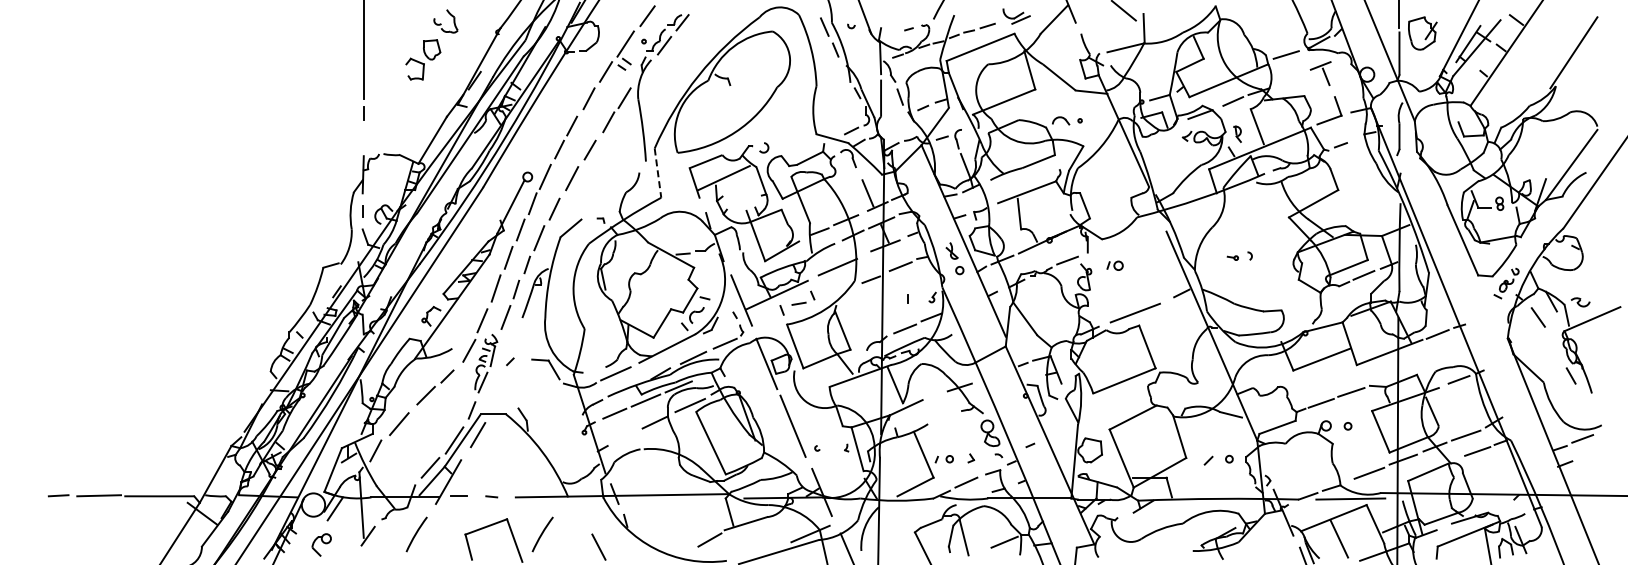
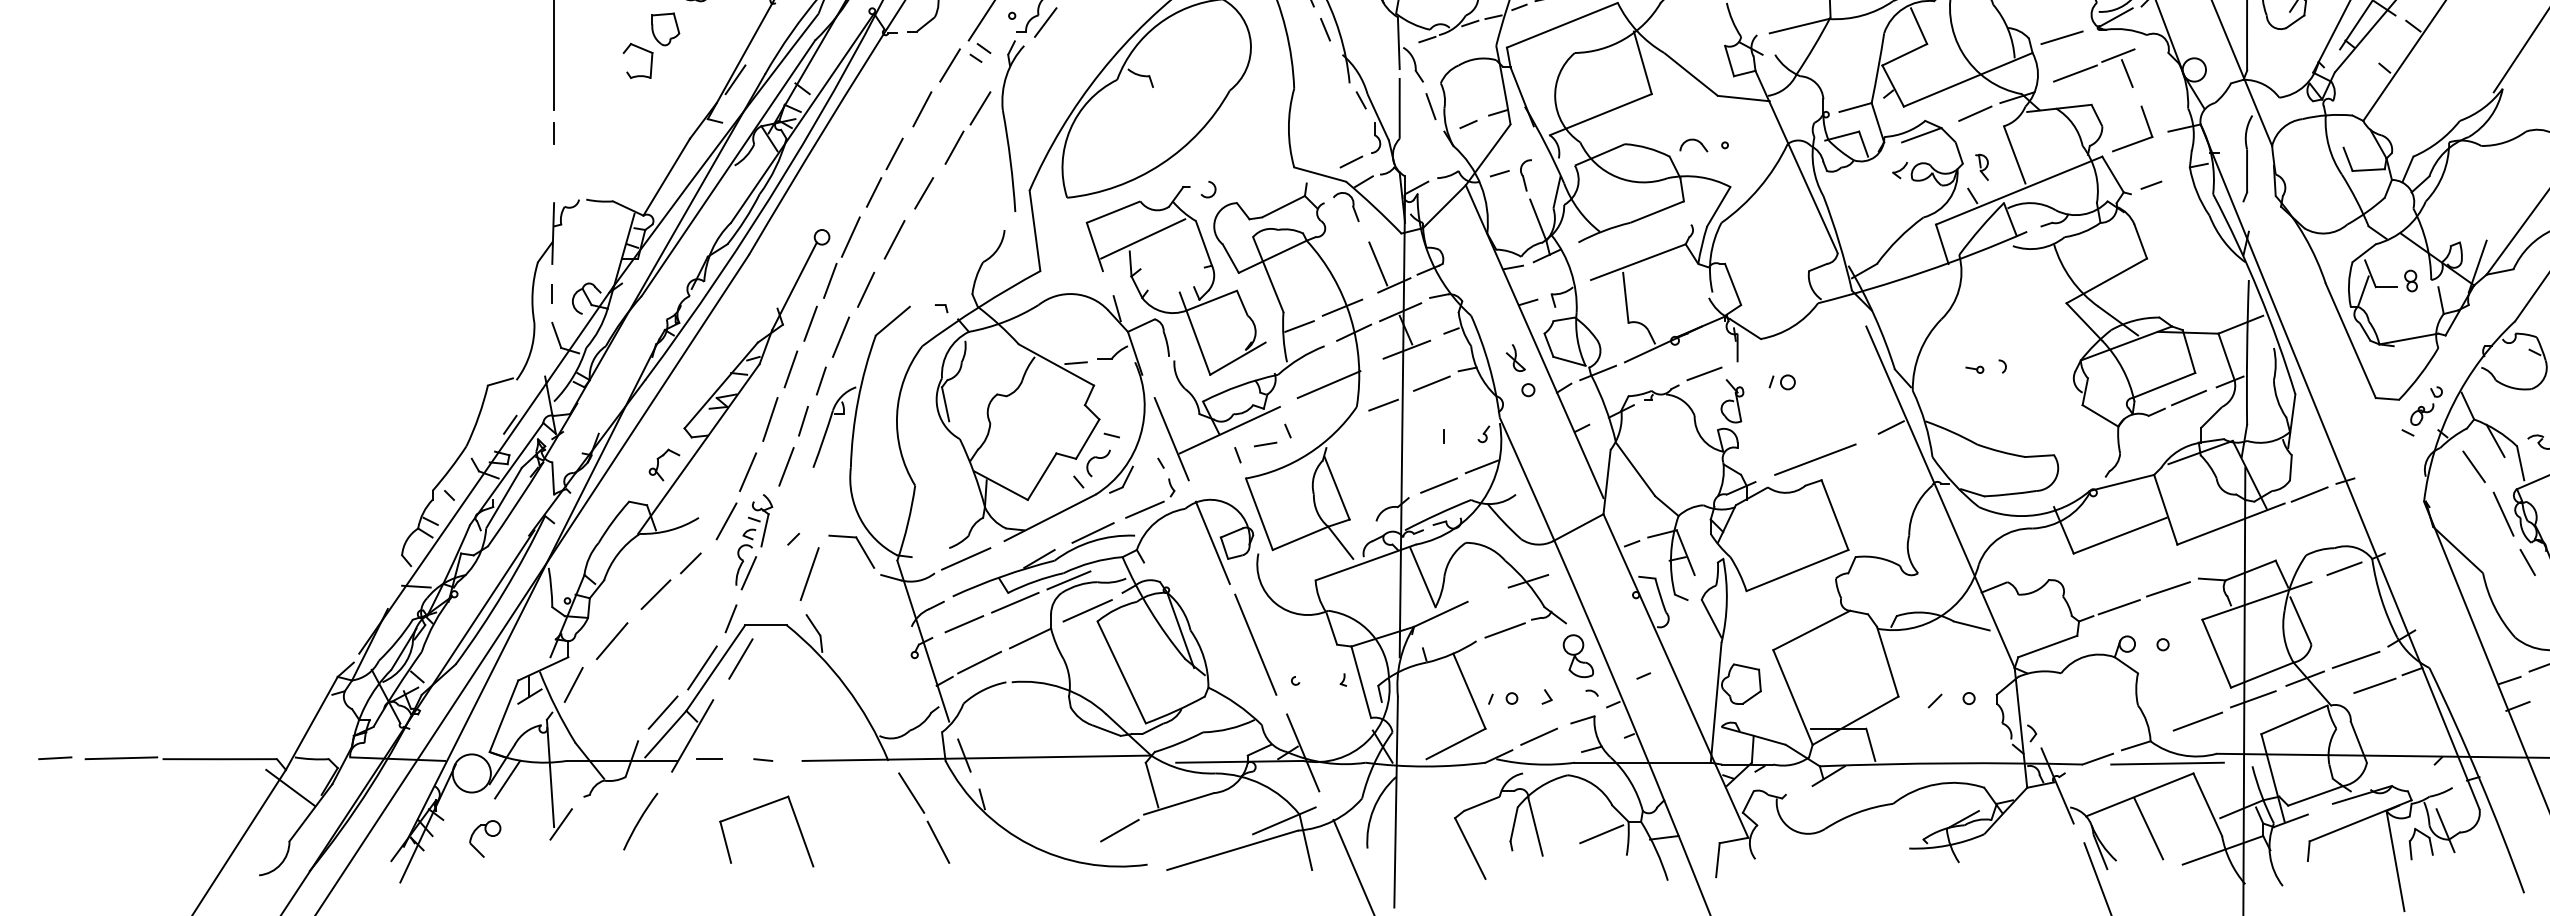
line: (1294, 76) -> (2075, 72), added
line: (657, 173) -> (1034, 231), dashed -> solid
line: (1556, 346) -> (2503, 514), added
line: (519, 382) -> (808, 573), added
line: (945, 417) -> (1504, 630), added
line: (623, 436) -> (978, 661), added
line: (582, 517) -> (911, 793), added
line: (542, 534) -> (846, 821), removed

